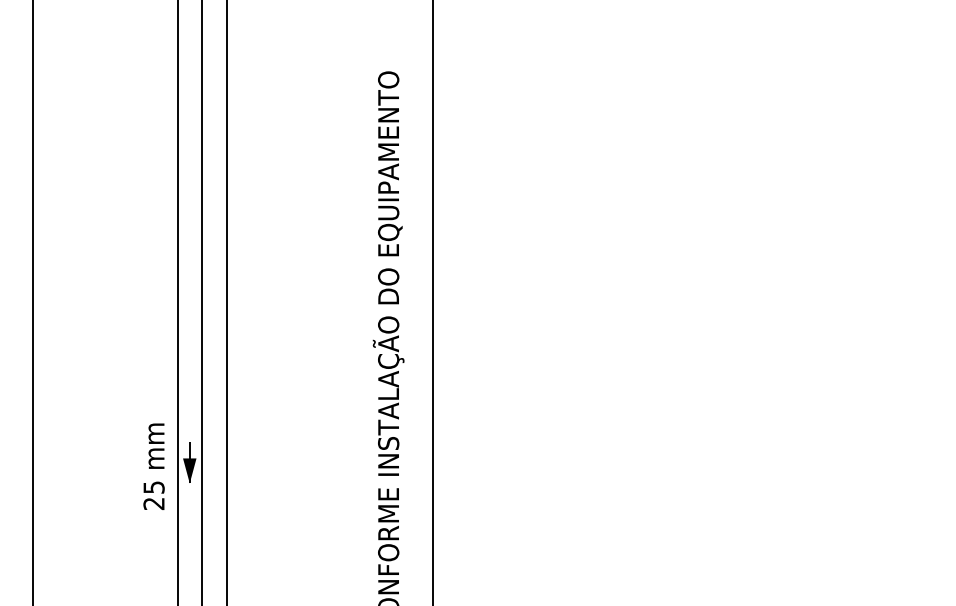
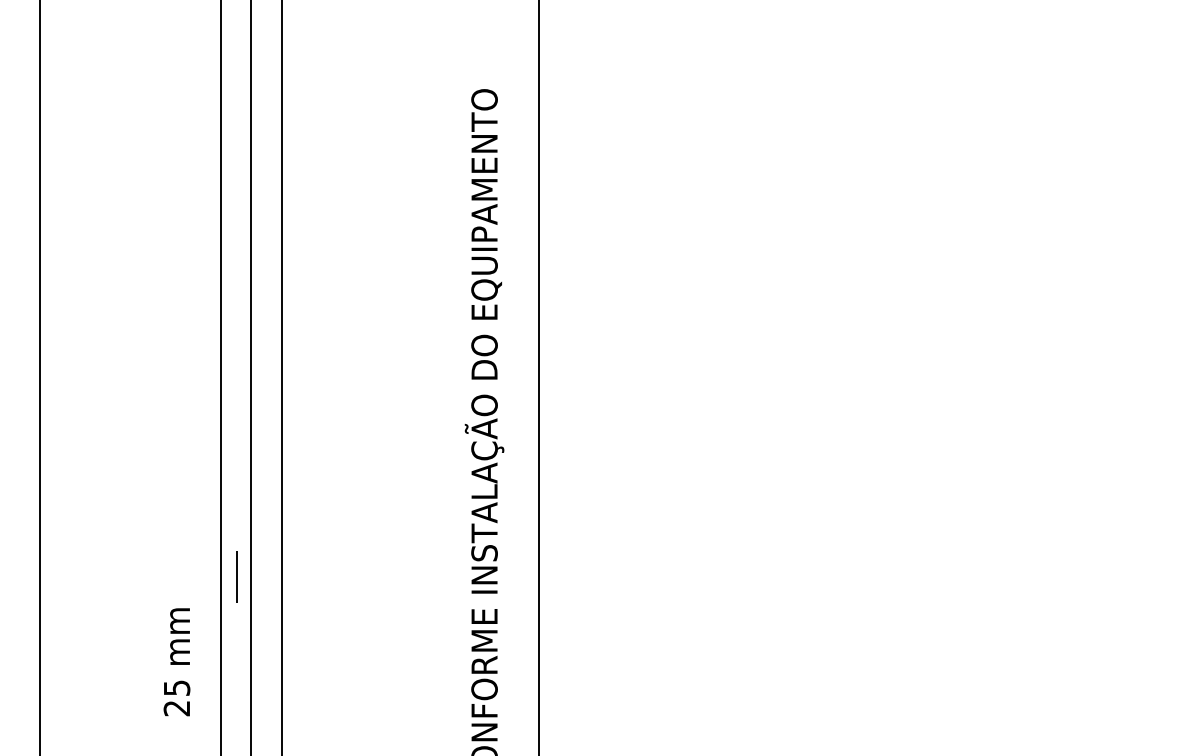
text: (153, 466) -> (176, 662), moved
fill: (189, 470) -> (236, 587), removed

